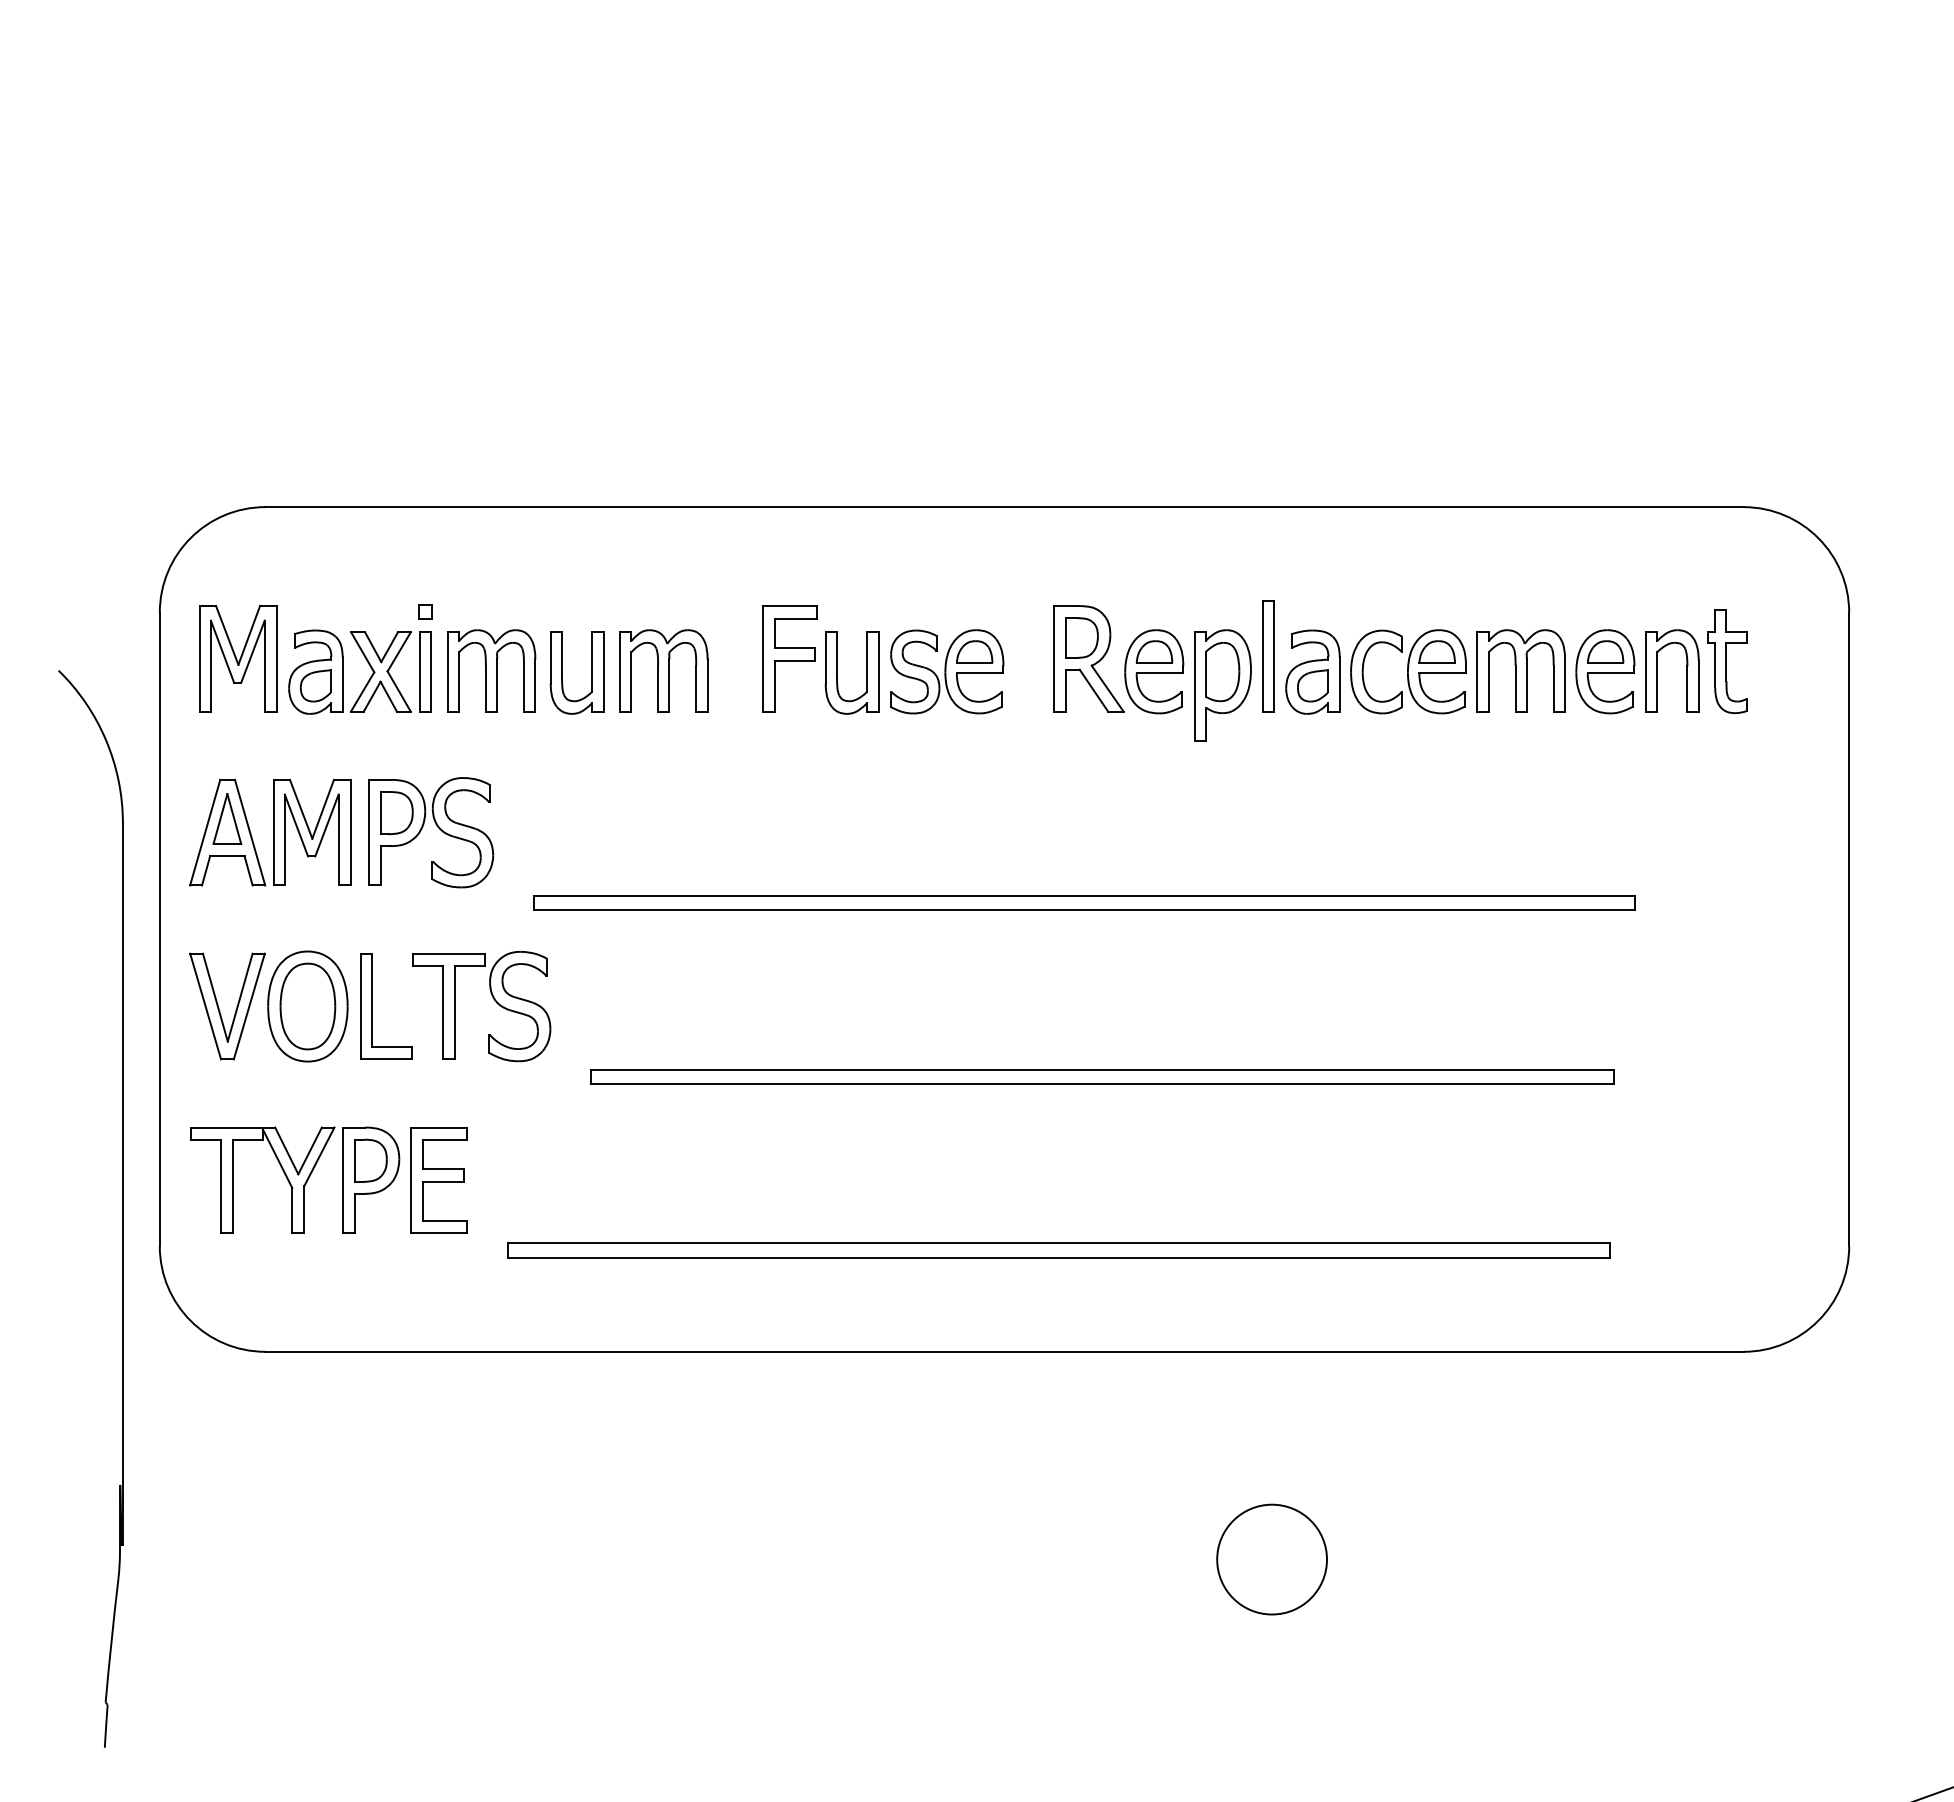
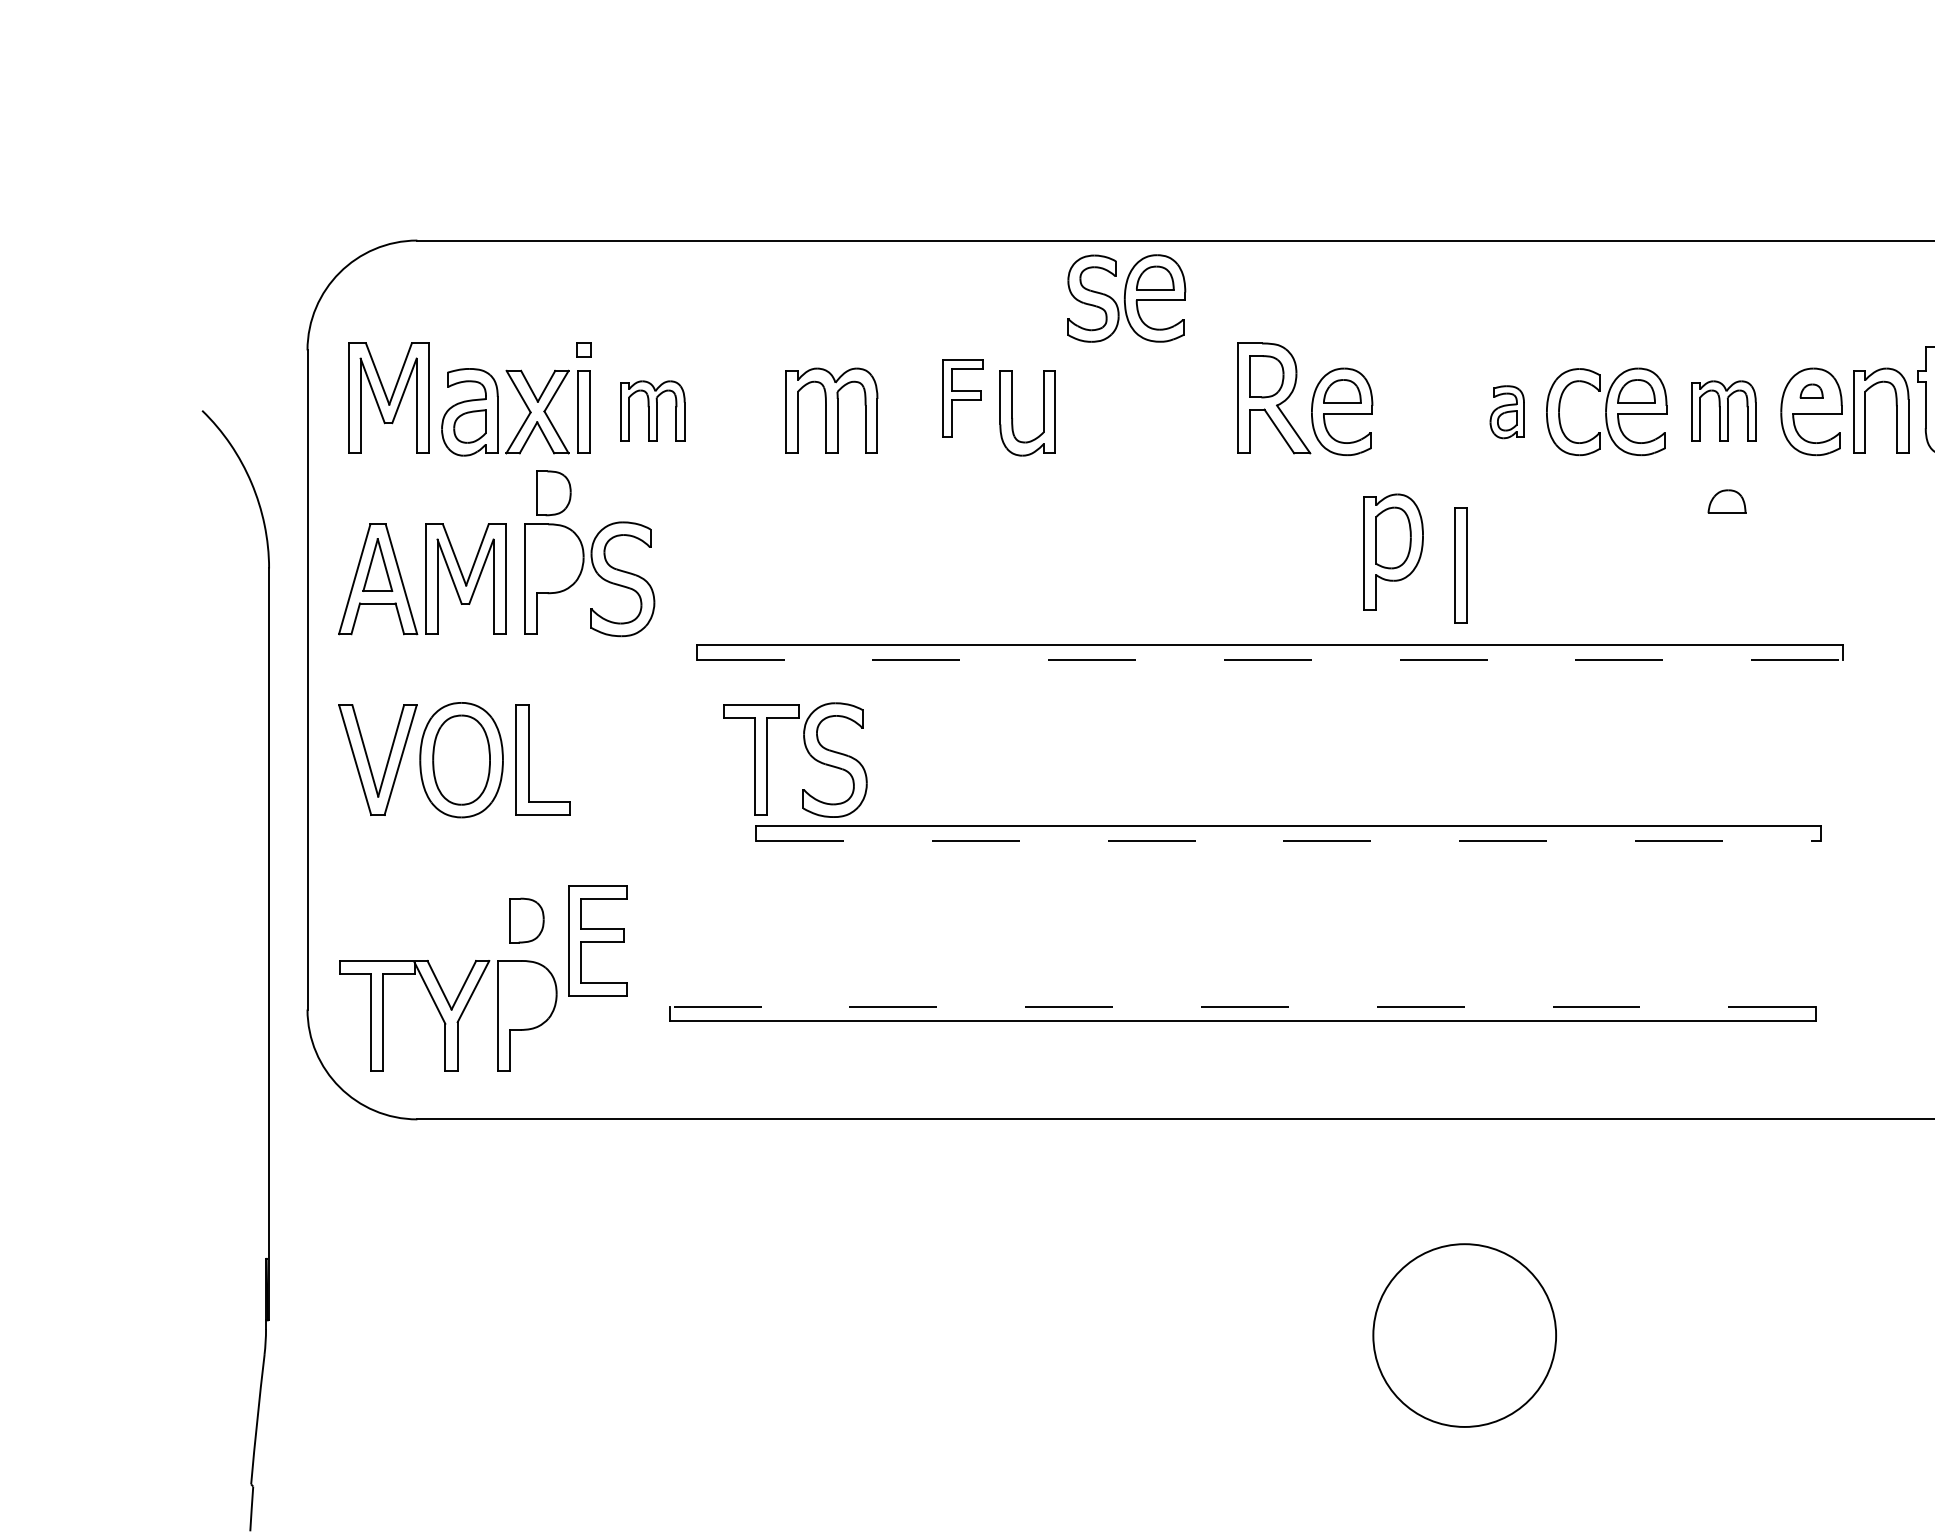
part: (1605, 651) -> (1811, 390), size x0.6
part: (1268, 656) -> (1461, 565), moved
part: (789, 658) -> (962, 398), size x0.7
part: (491, 670) -> (652, 410), size x0.7
part: (1520, 670) -> (1723, 410), size x0.7
part: (947, 671) -> (1127, 298), moved
part: (1312, 671) -> (1506, 411), size x0.6
part: (562, 672) -> (726, 412), removed
part: (1222, 685) -> (1393, 552), moved
part: (1523, 757) -> (1726, 501), added
part: (396, 813) -> (553, 493), moved
line: (1084, 909) -> (1269, 659), solid -> dashed
part: (493, 999) -> (807, 752), moved
line: (1102, 1083) -> (1288, 840), solid -> dashed
part: (295, 1179) -> (448, 1015), moved
line: (1059, 1243) -> (1243, 1006), solid -> dashed
circle: (1272, 1559) -> (1465, 1335), size x1.6

